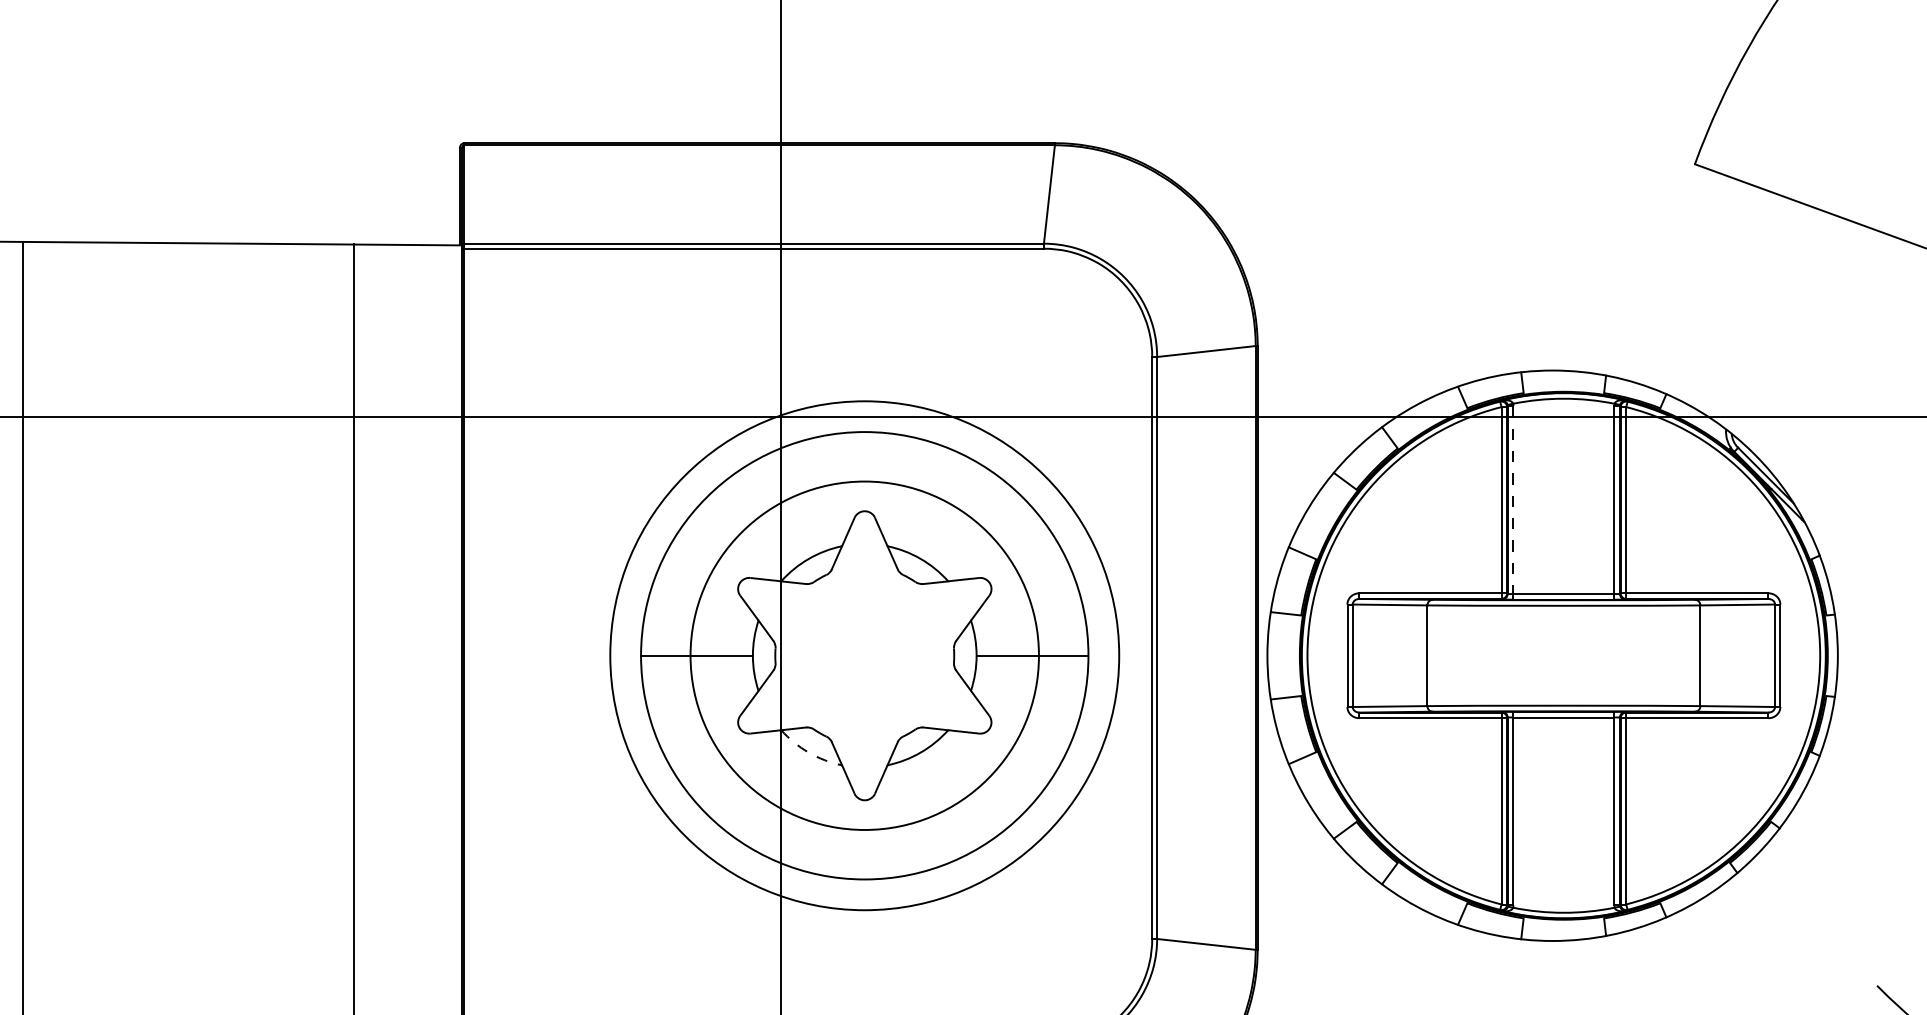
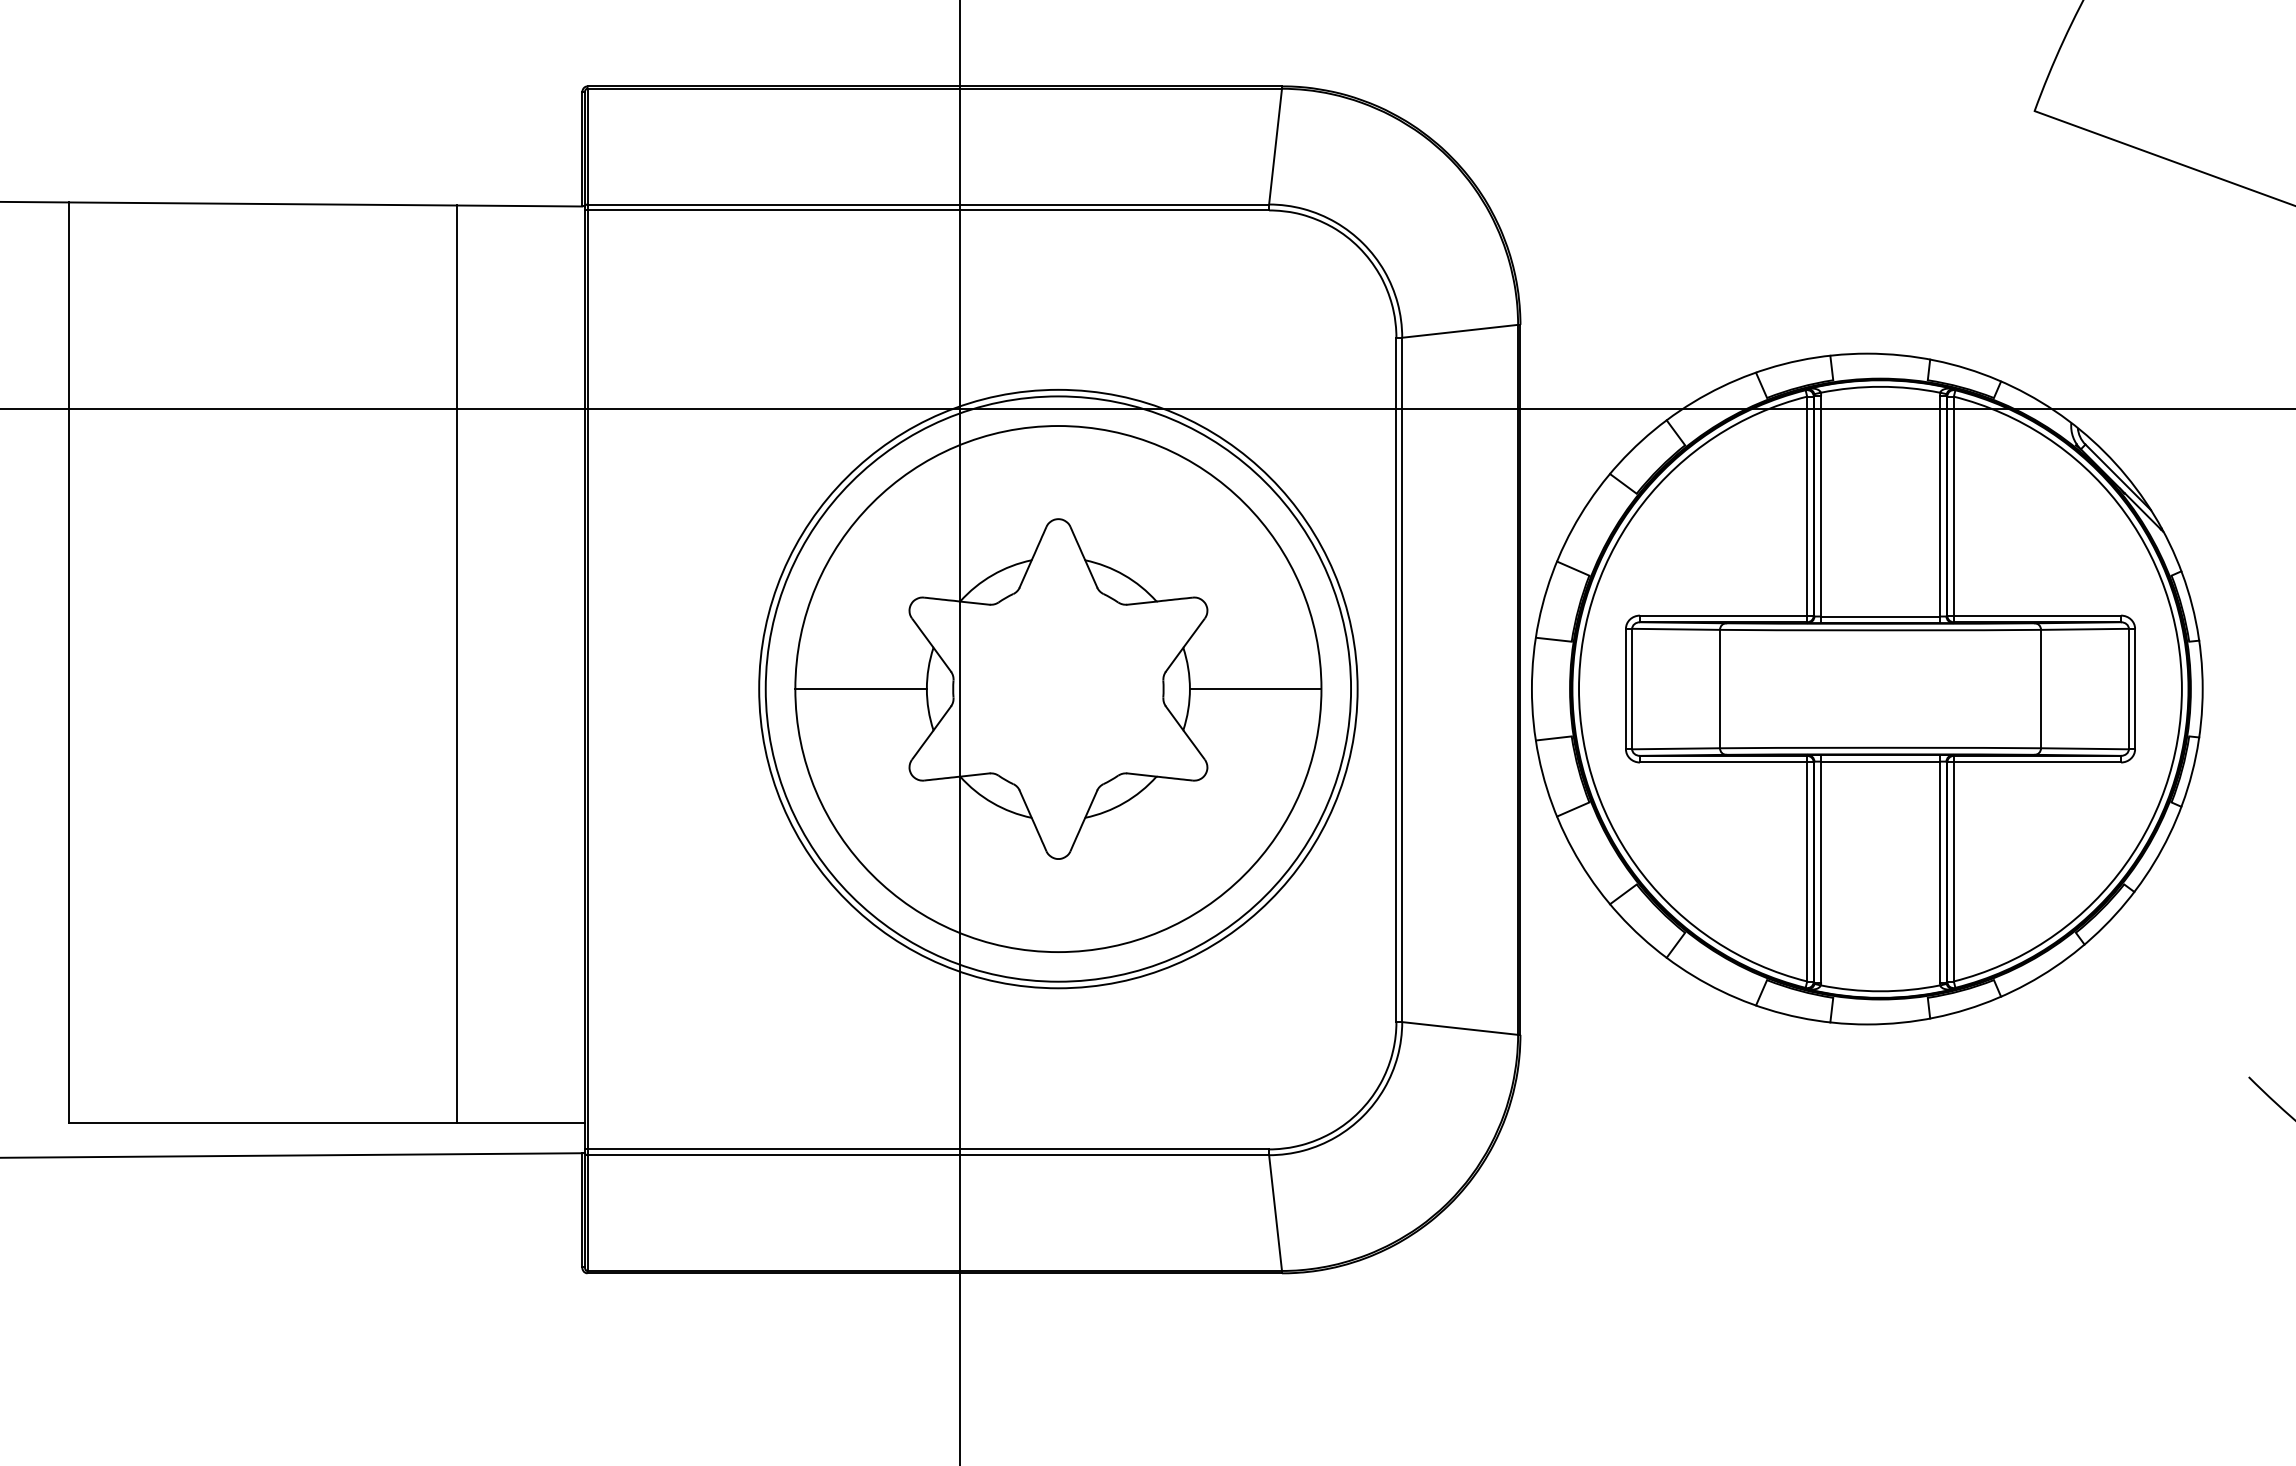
line: (1513, 500) -> (1821, 506), dashed -> solid
circle: (864, 655) -> (1058, 688), size x1.43
arc: (808, 752) -> (992, 802), dashed -> solid

